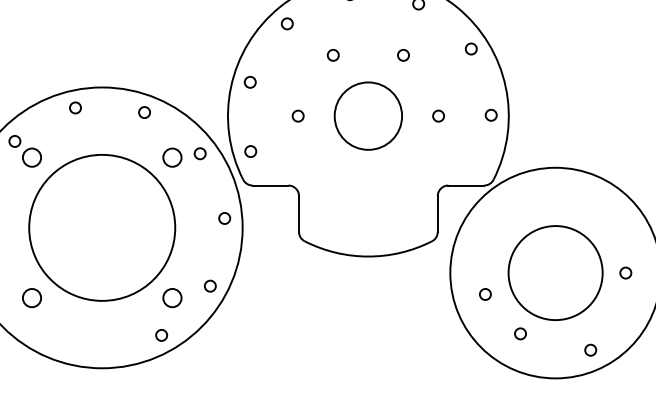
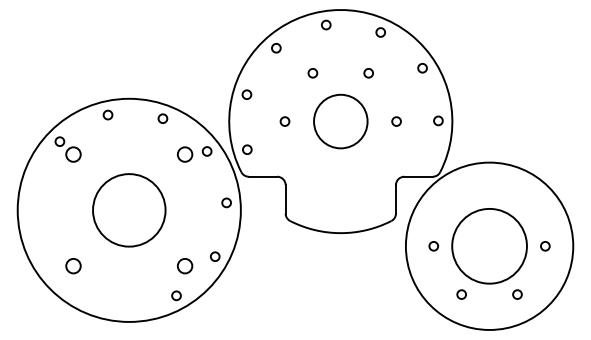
circle: (102, 228) -> (129, 210), size x0.62
circle: (485, 294) -> (433, 246), moved
circle: (590, 350) -> (517, 294), moved

